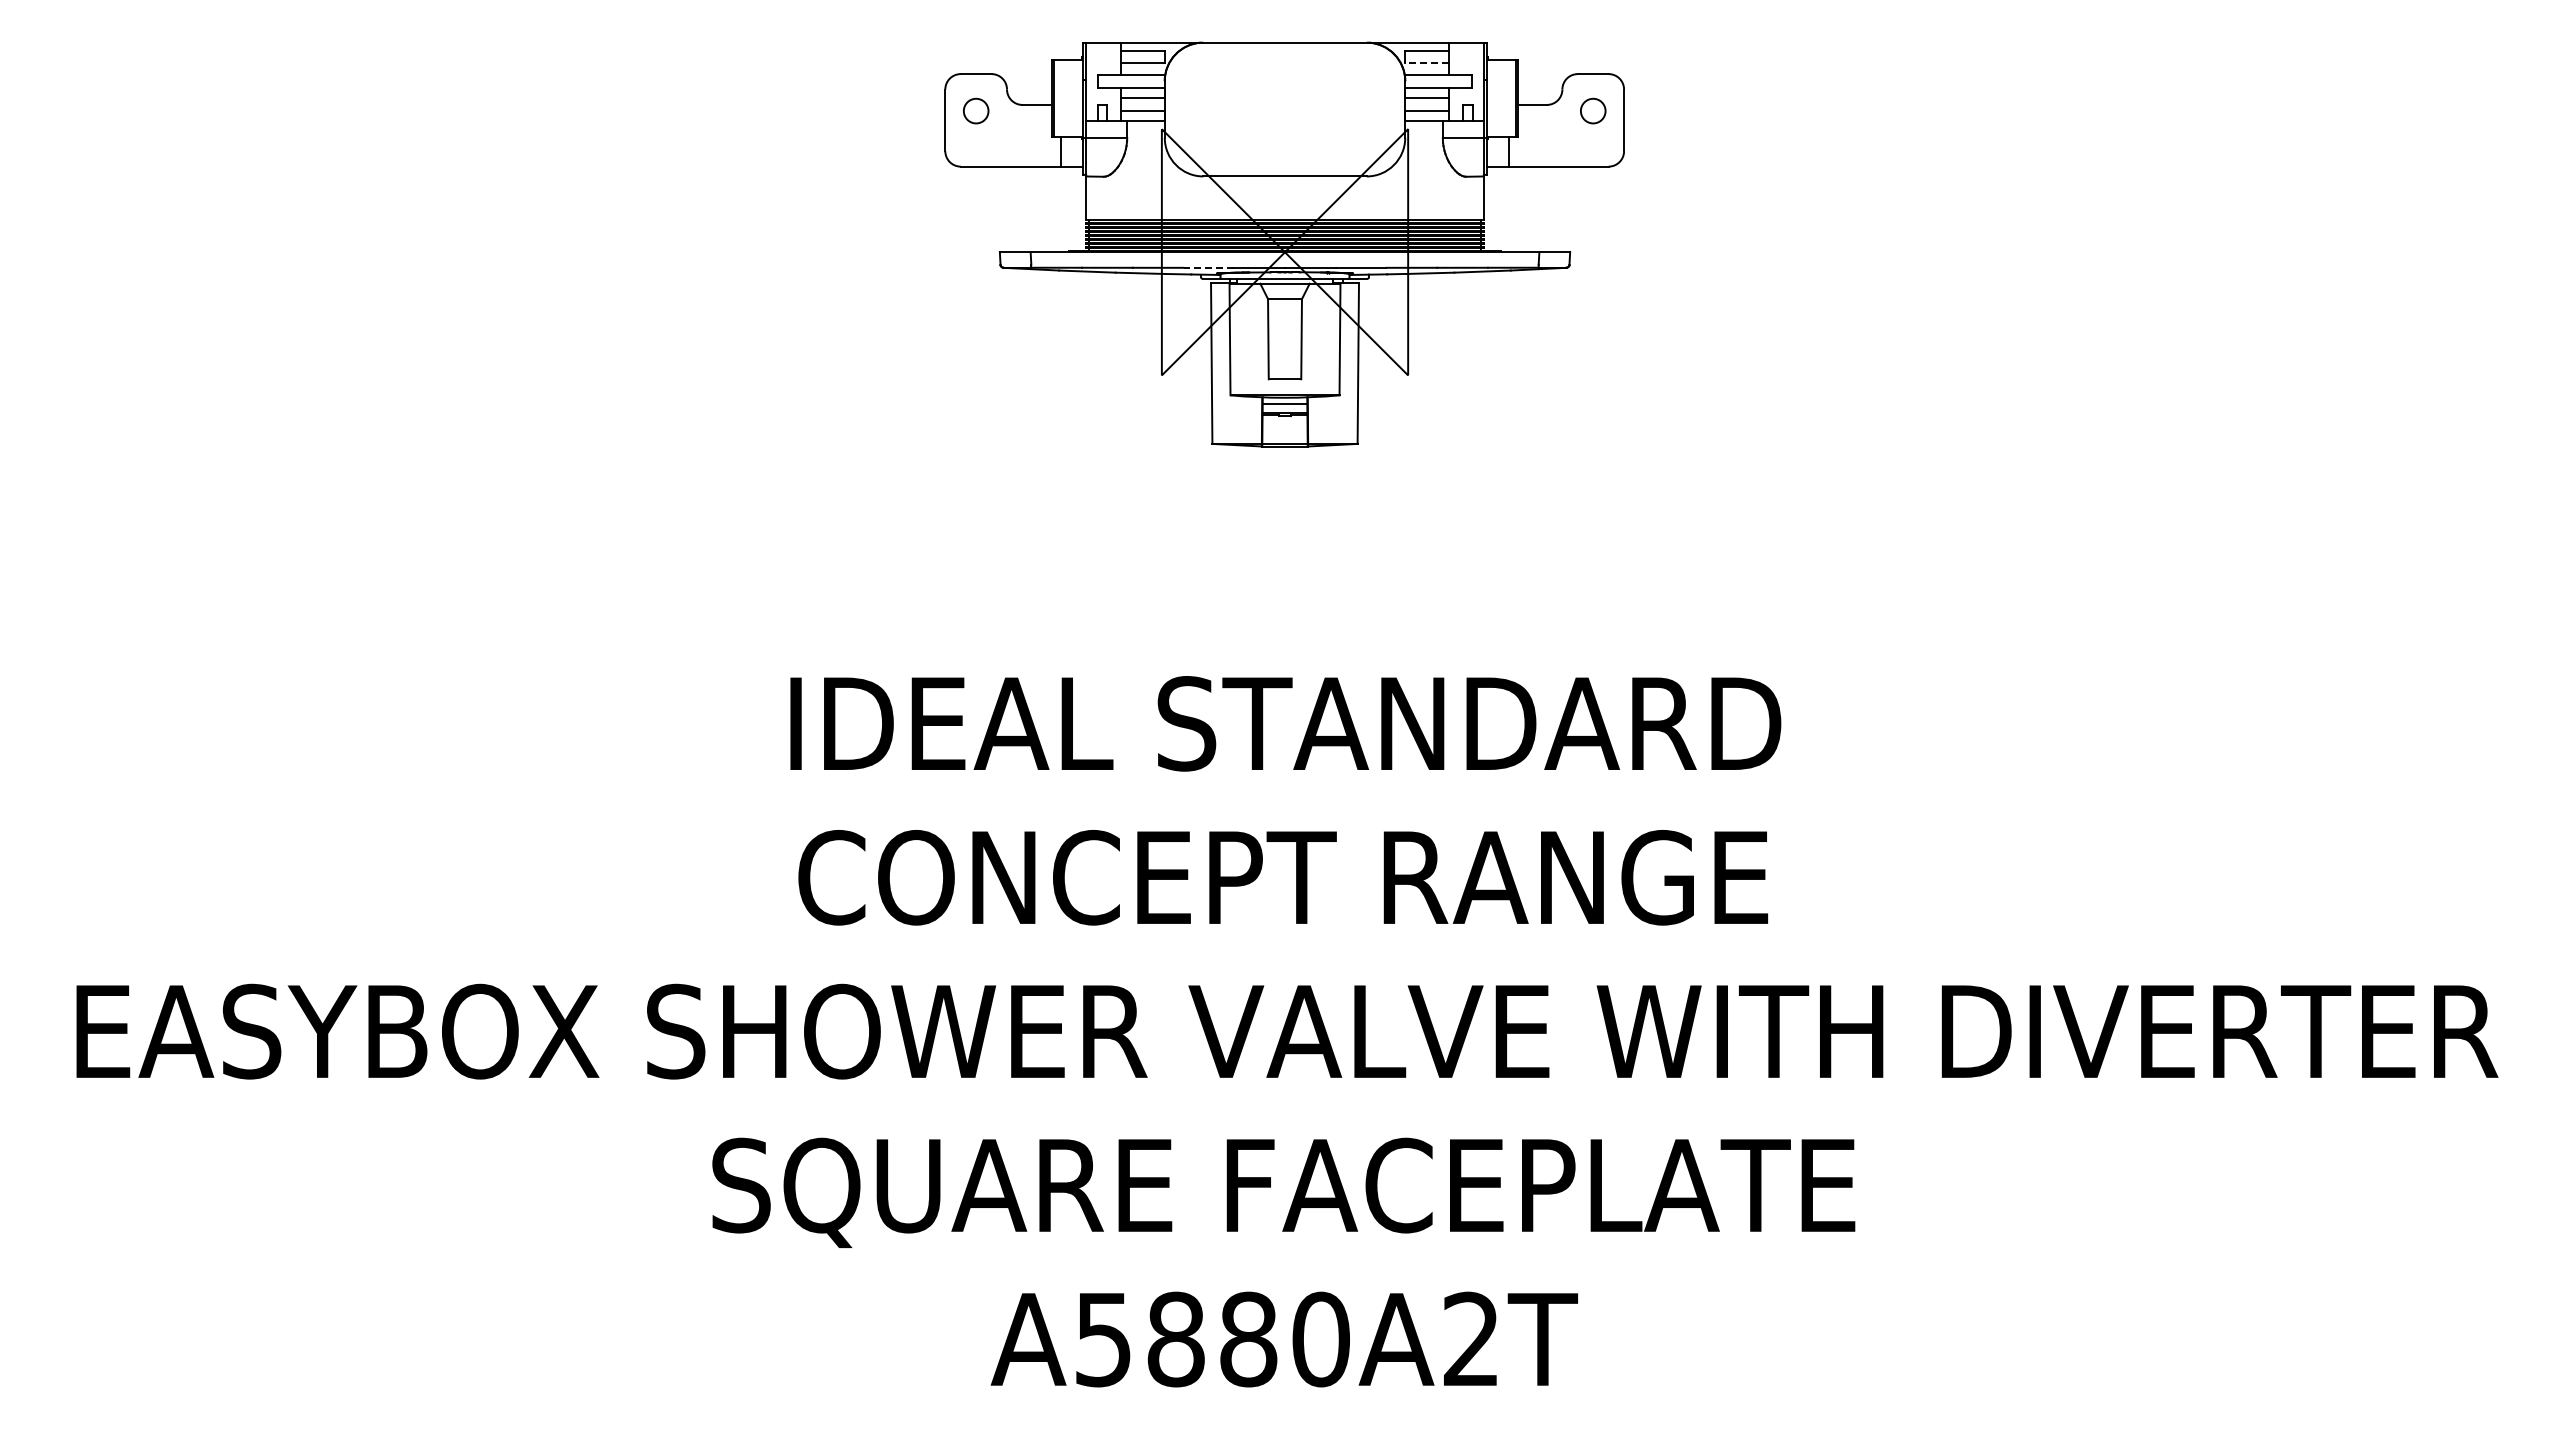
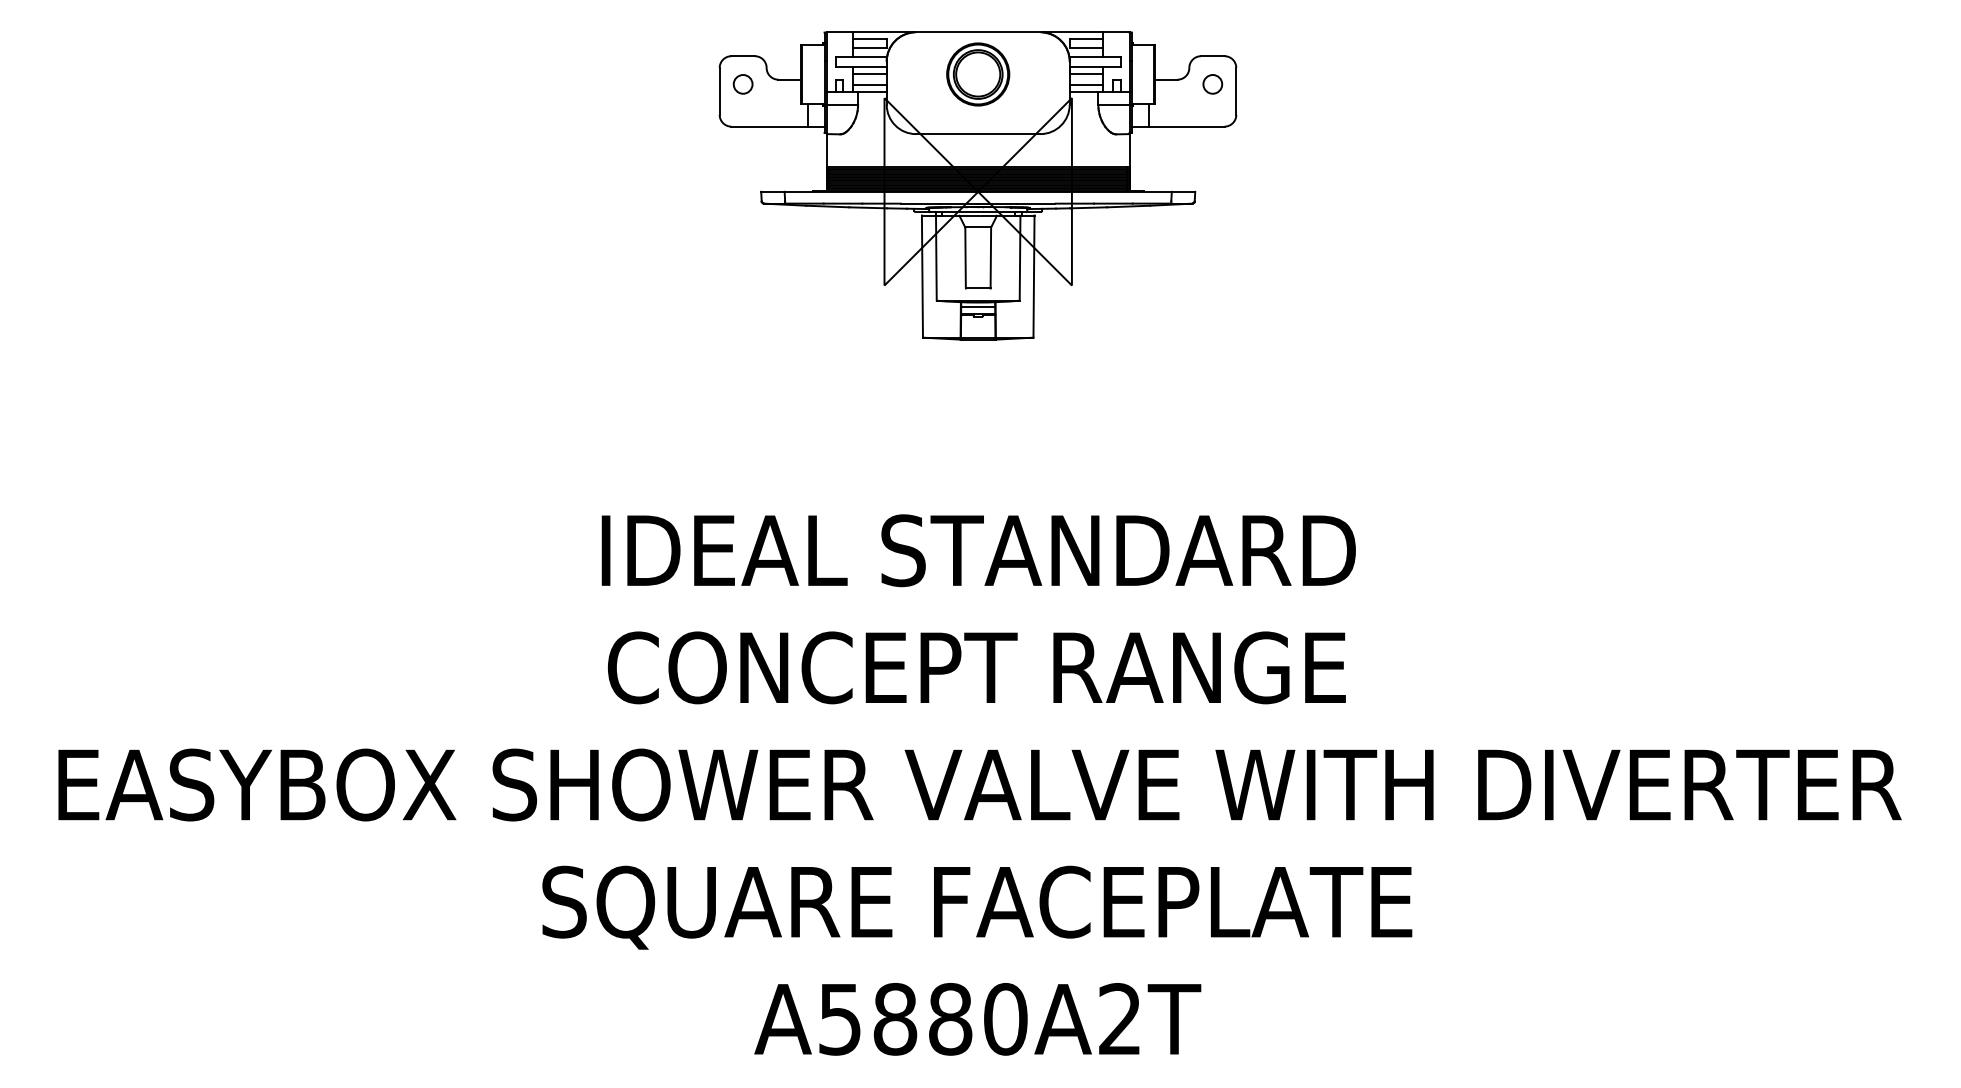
line: (1427, 63) -> (1086, 48), dashed -> solid
part: (1284, 97) -> (977, 74), added
line: (1208, 267) -> (919, 203), dashed -> solid

